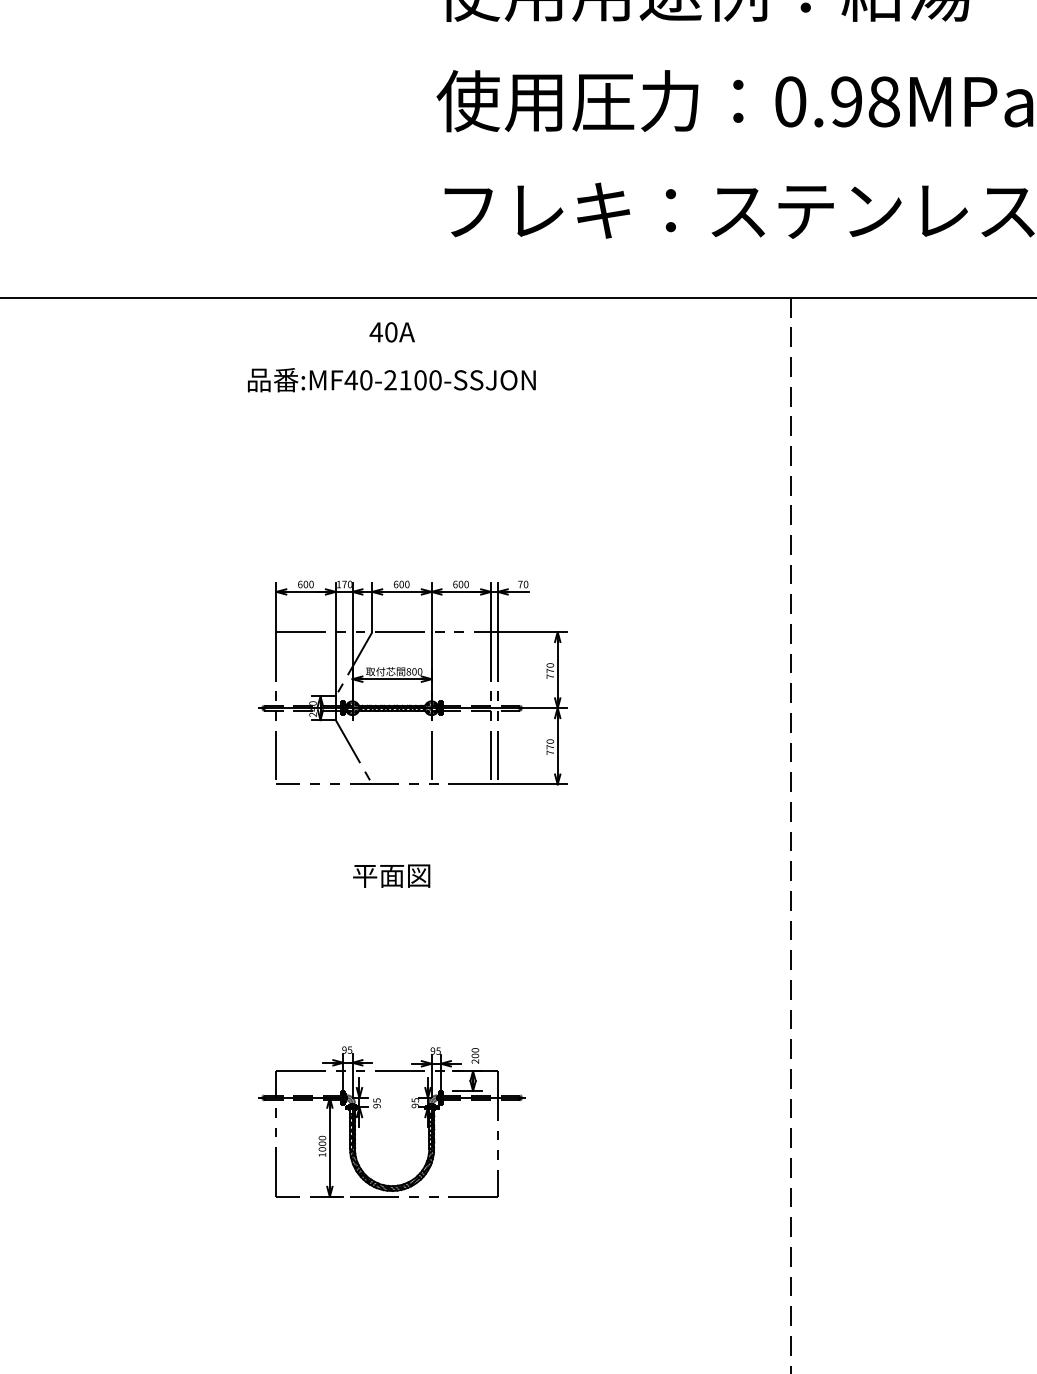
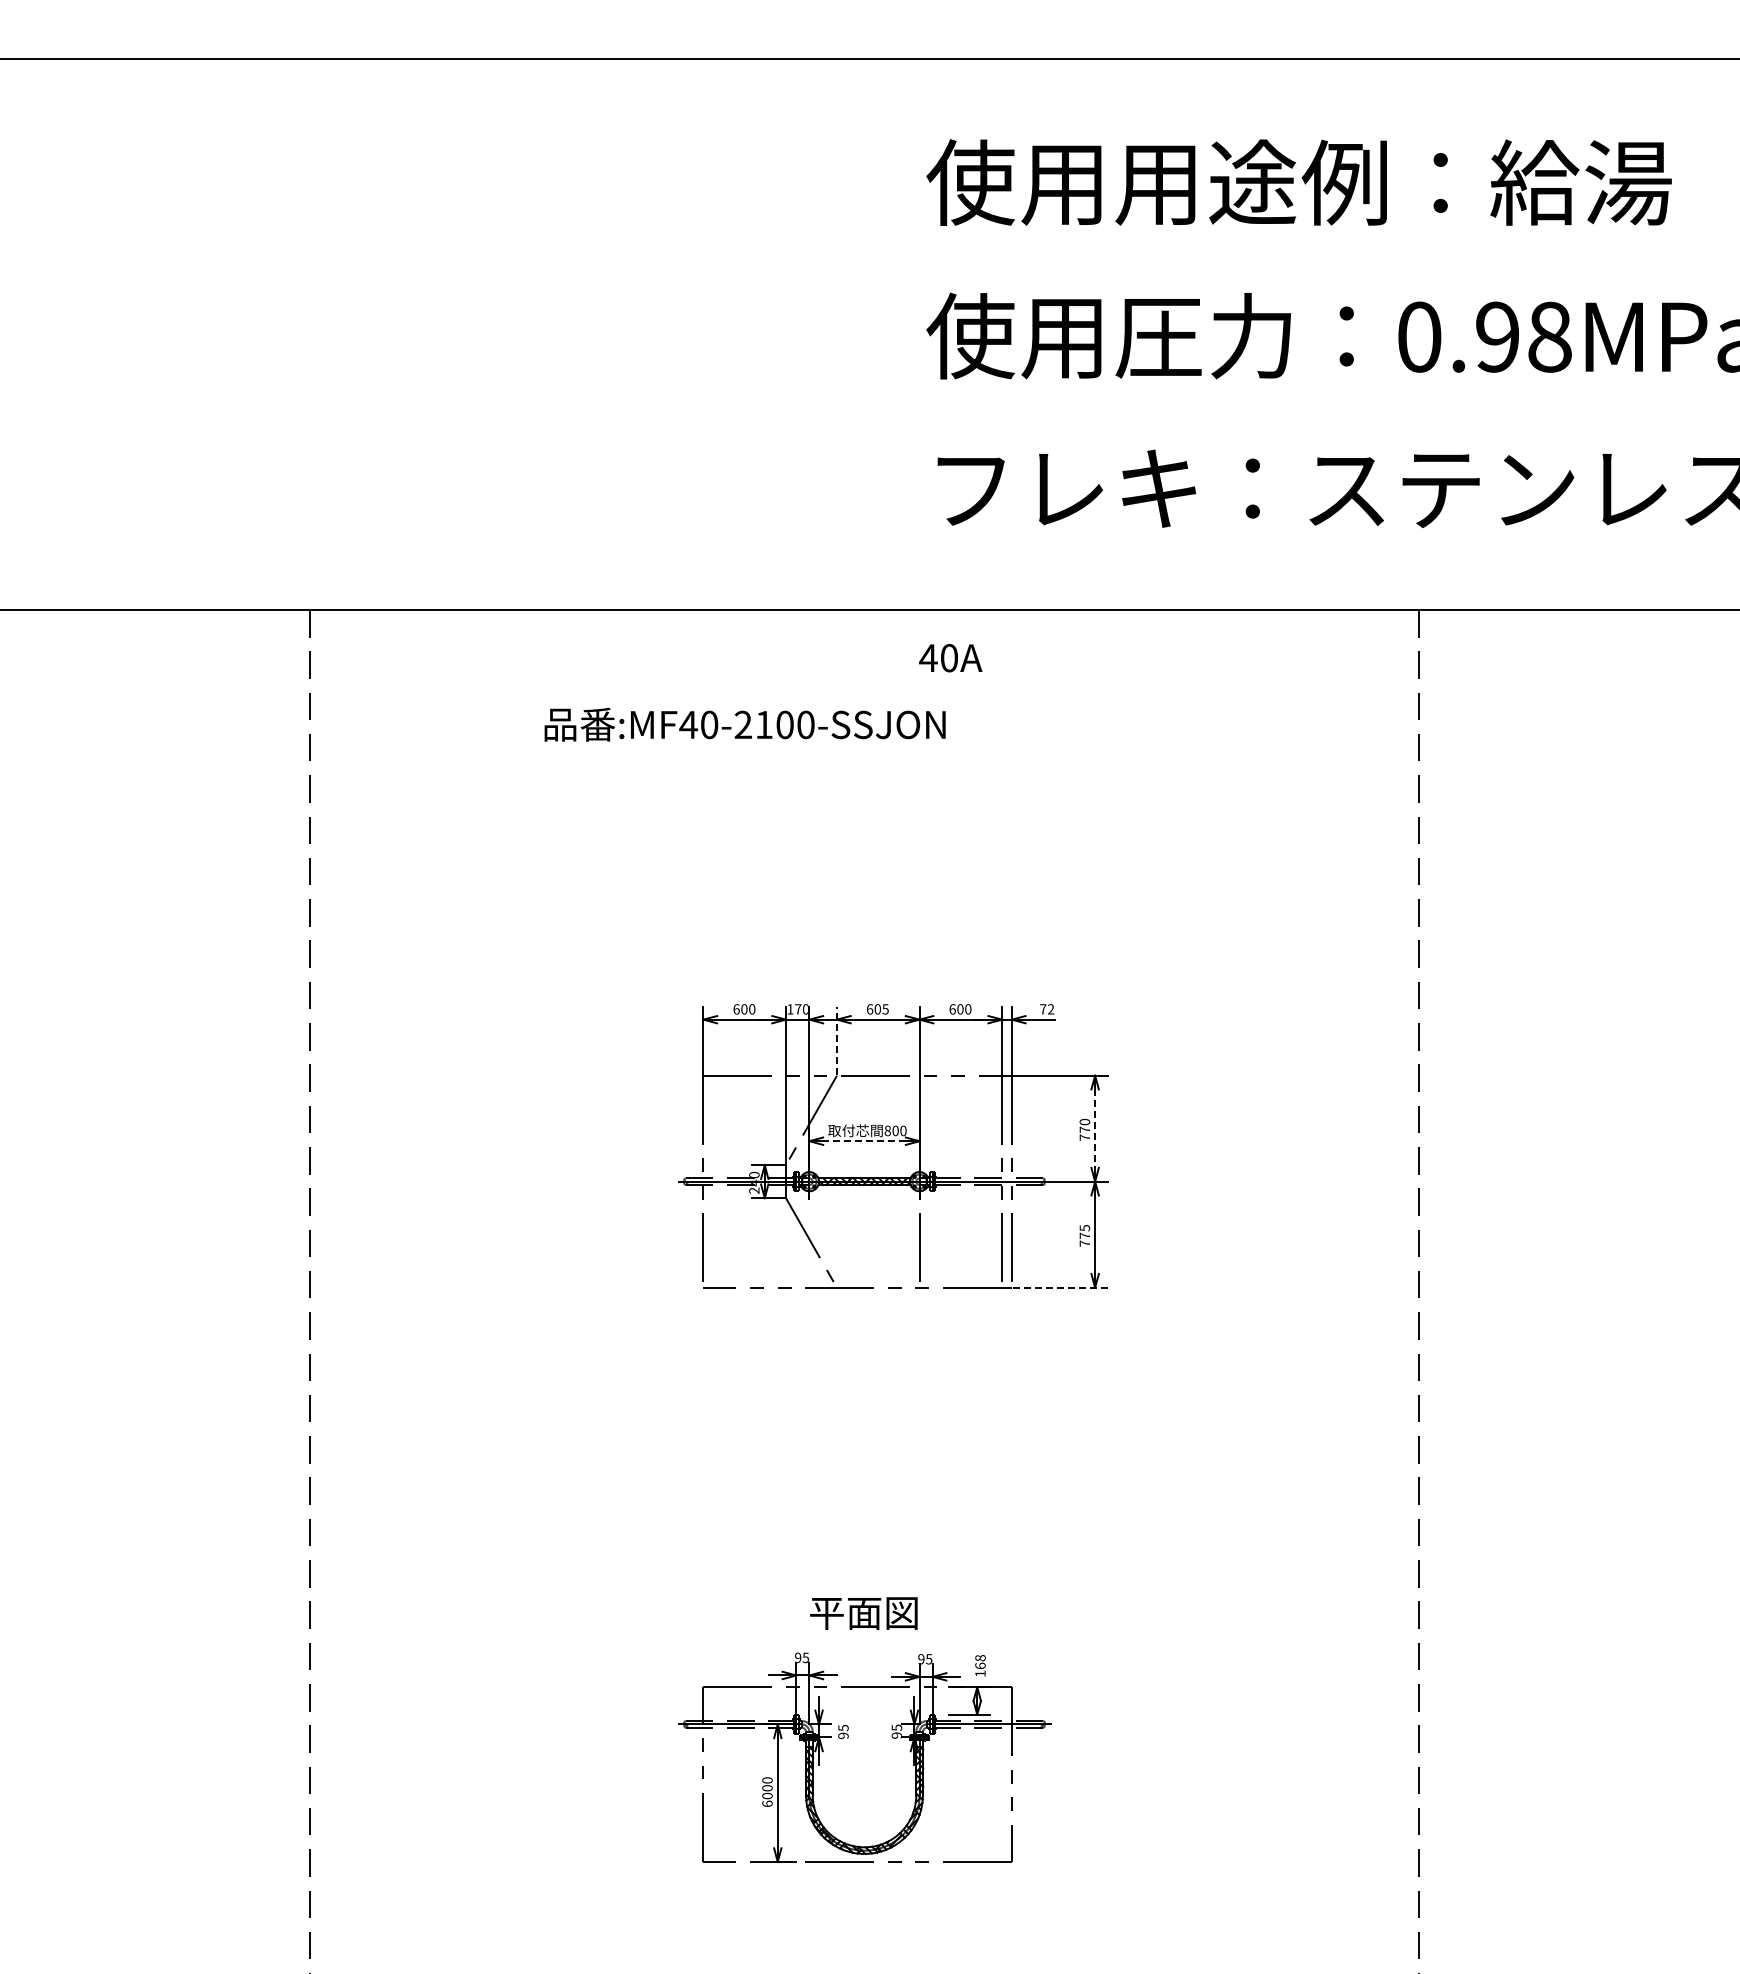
text: (392, 332) -> (950, 658), moved
text: (391, 379) -> (744, 724), moved
text: (407, 584) -> (885, 1009), 600 -> 605
text: (526, 584) -> (1051, 1009), 70 -> 72
line: (372, 607) -> (836, 1041), solid -> dashed
line: (557, 670) -> (1095, 1129), solid -> dashed
line: (392, 679) -> (864, 1141), solid -> dashed
text: (550, 741) -> (1084, 1227), 770 -> 775
line: (532, 784) -> (1060, 1287), solid -> dashed
text: (391, 876) -> (863, 1613), moved
text: (475, 1055) -> (980, 1665), 200 -> 168
text: (322, 1154) -> (767, 1803), 1000 -> 6000

